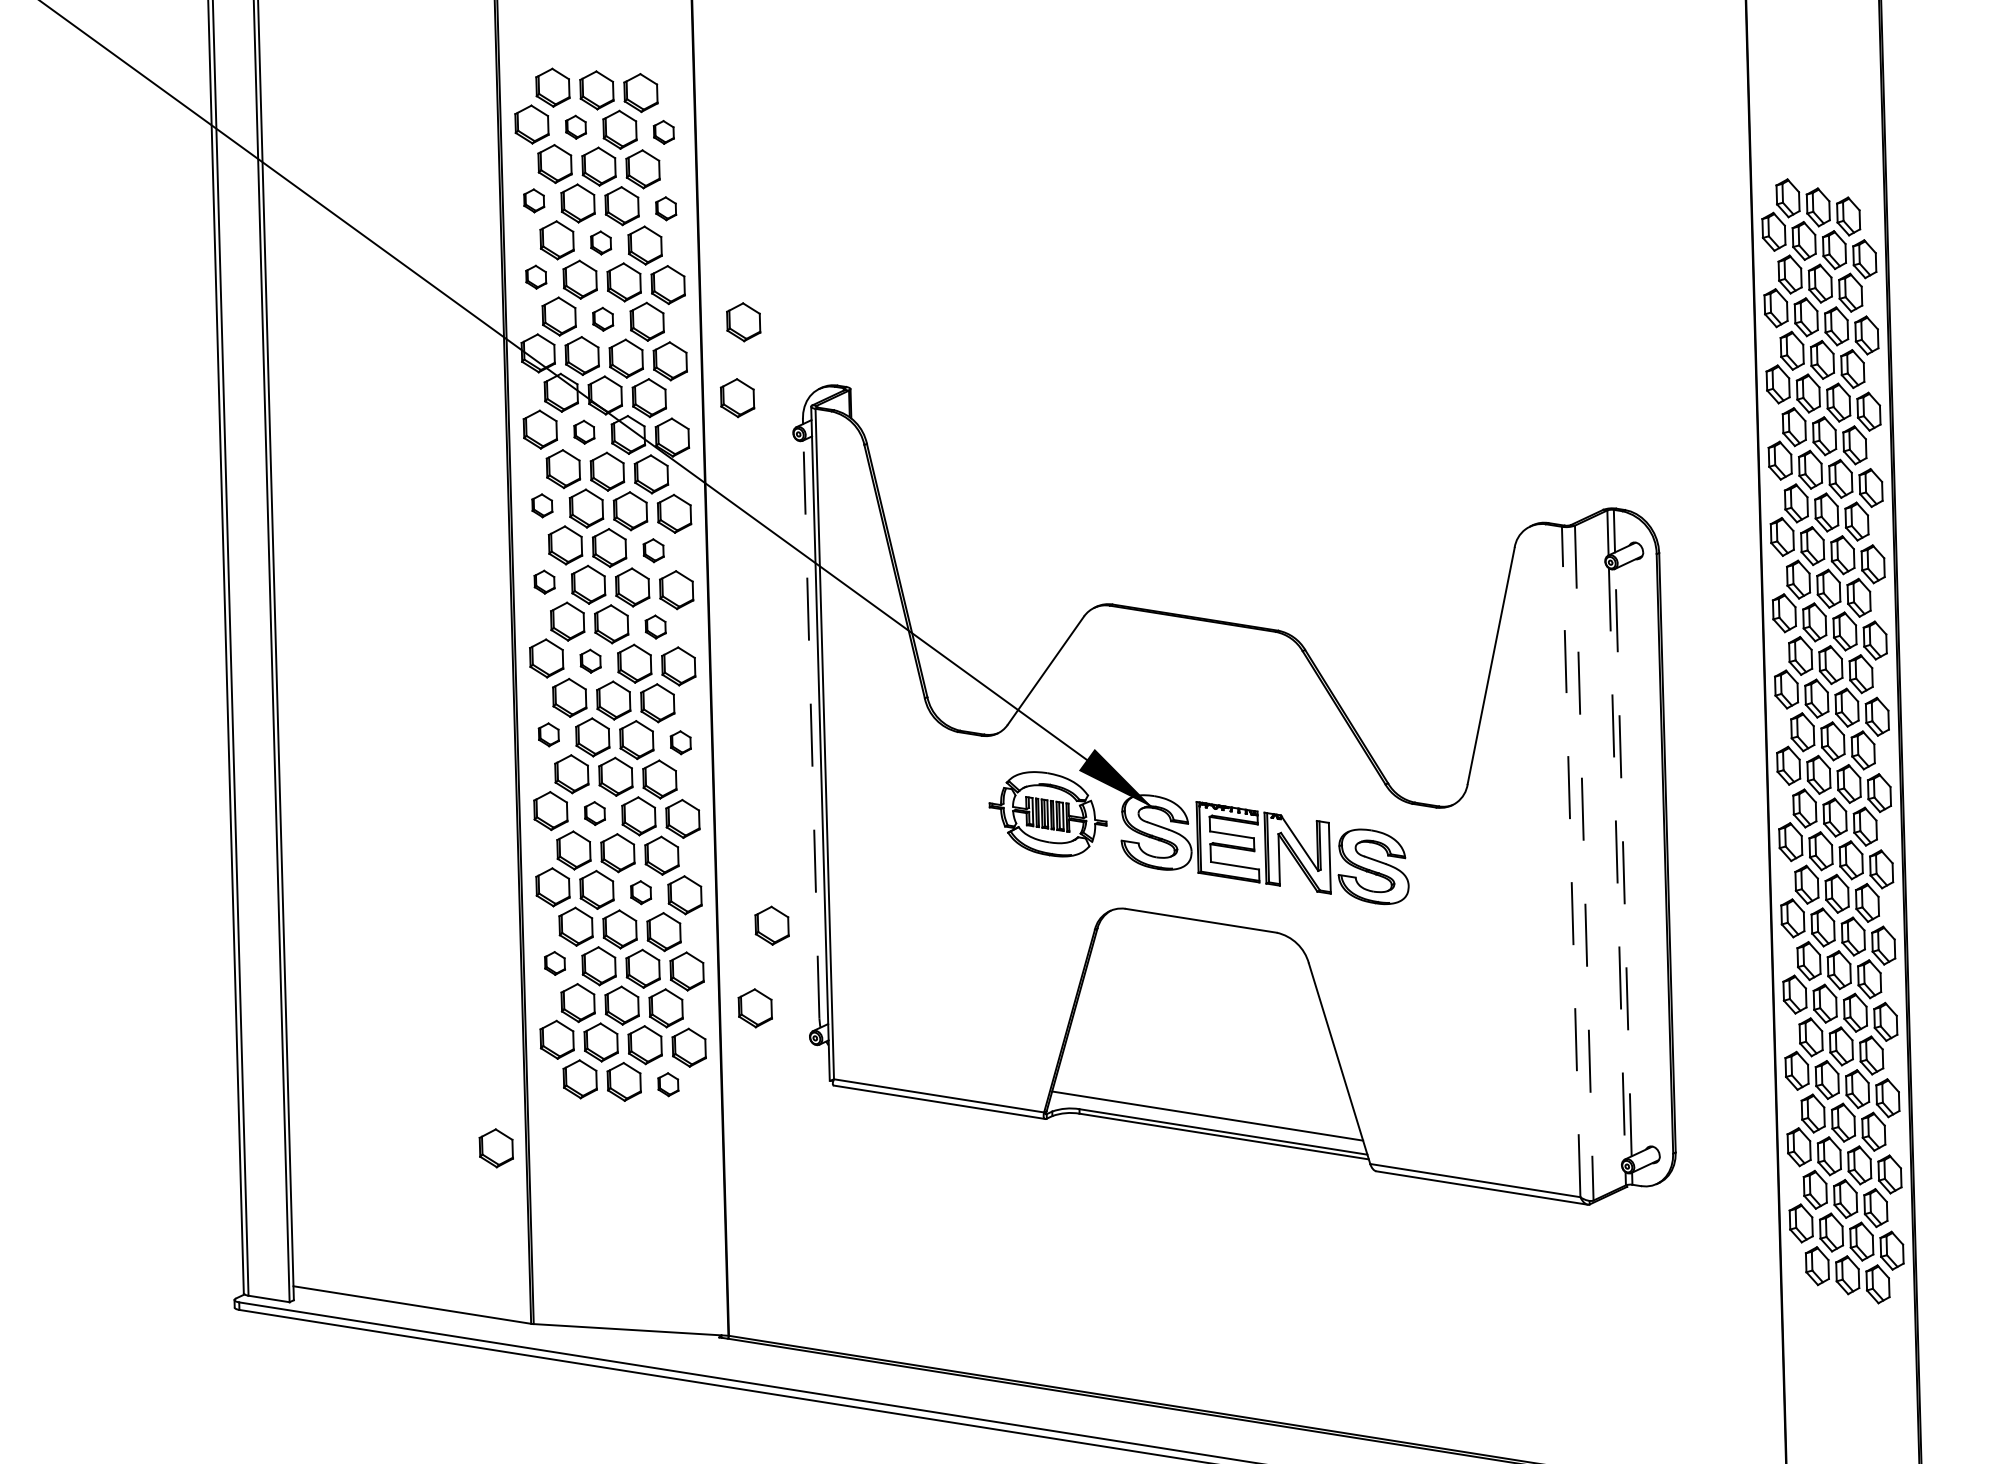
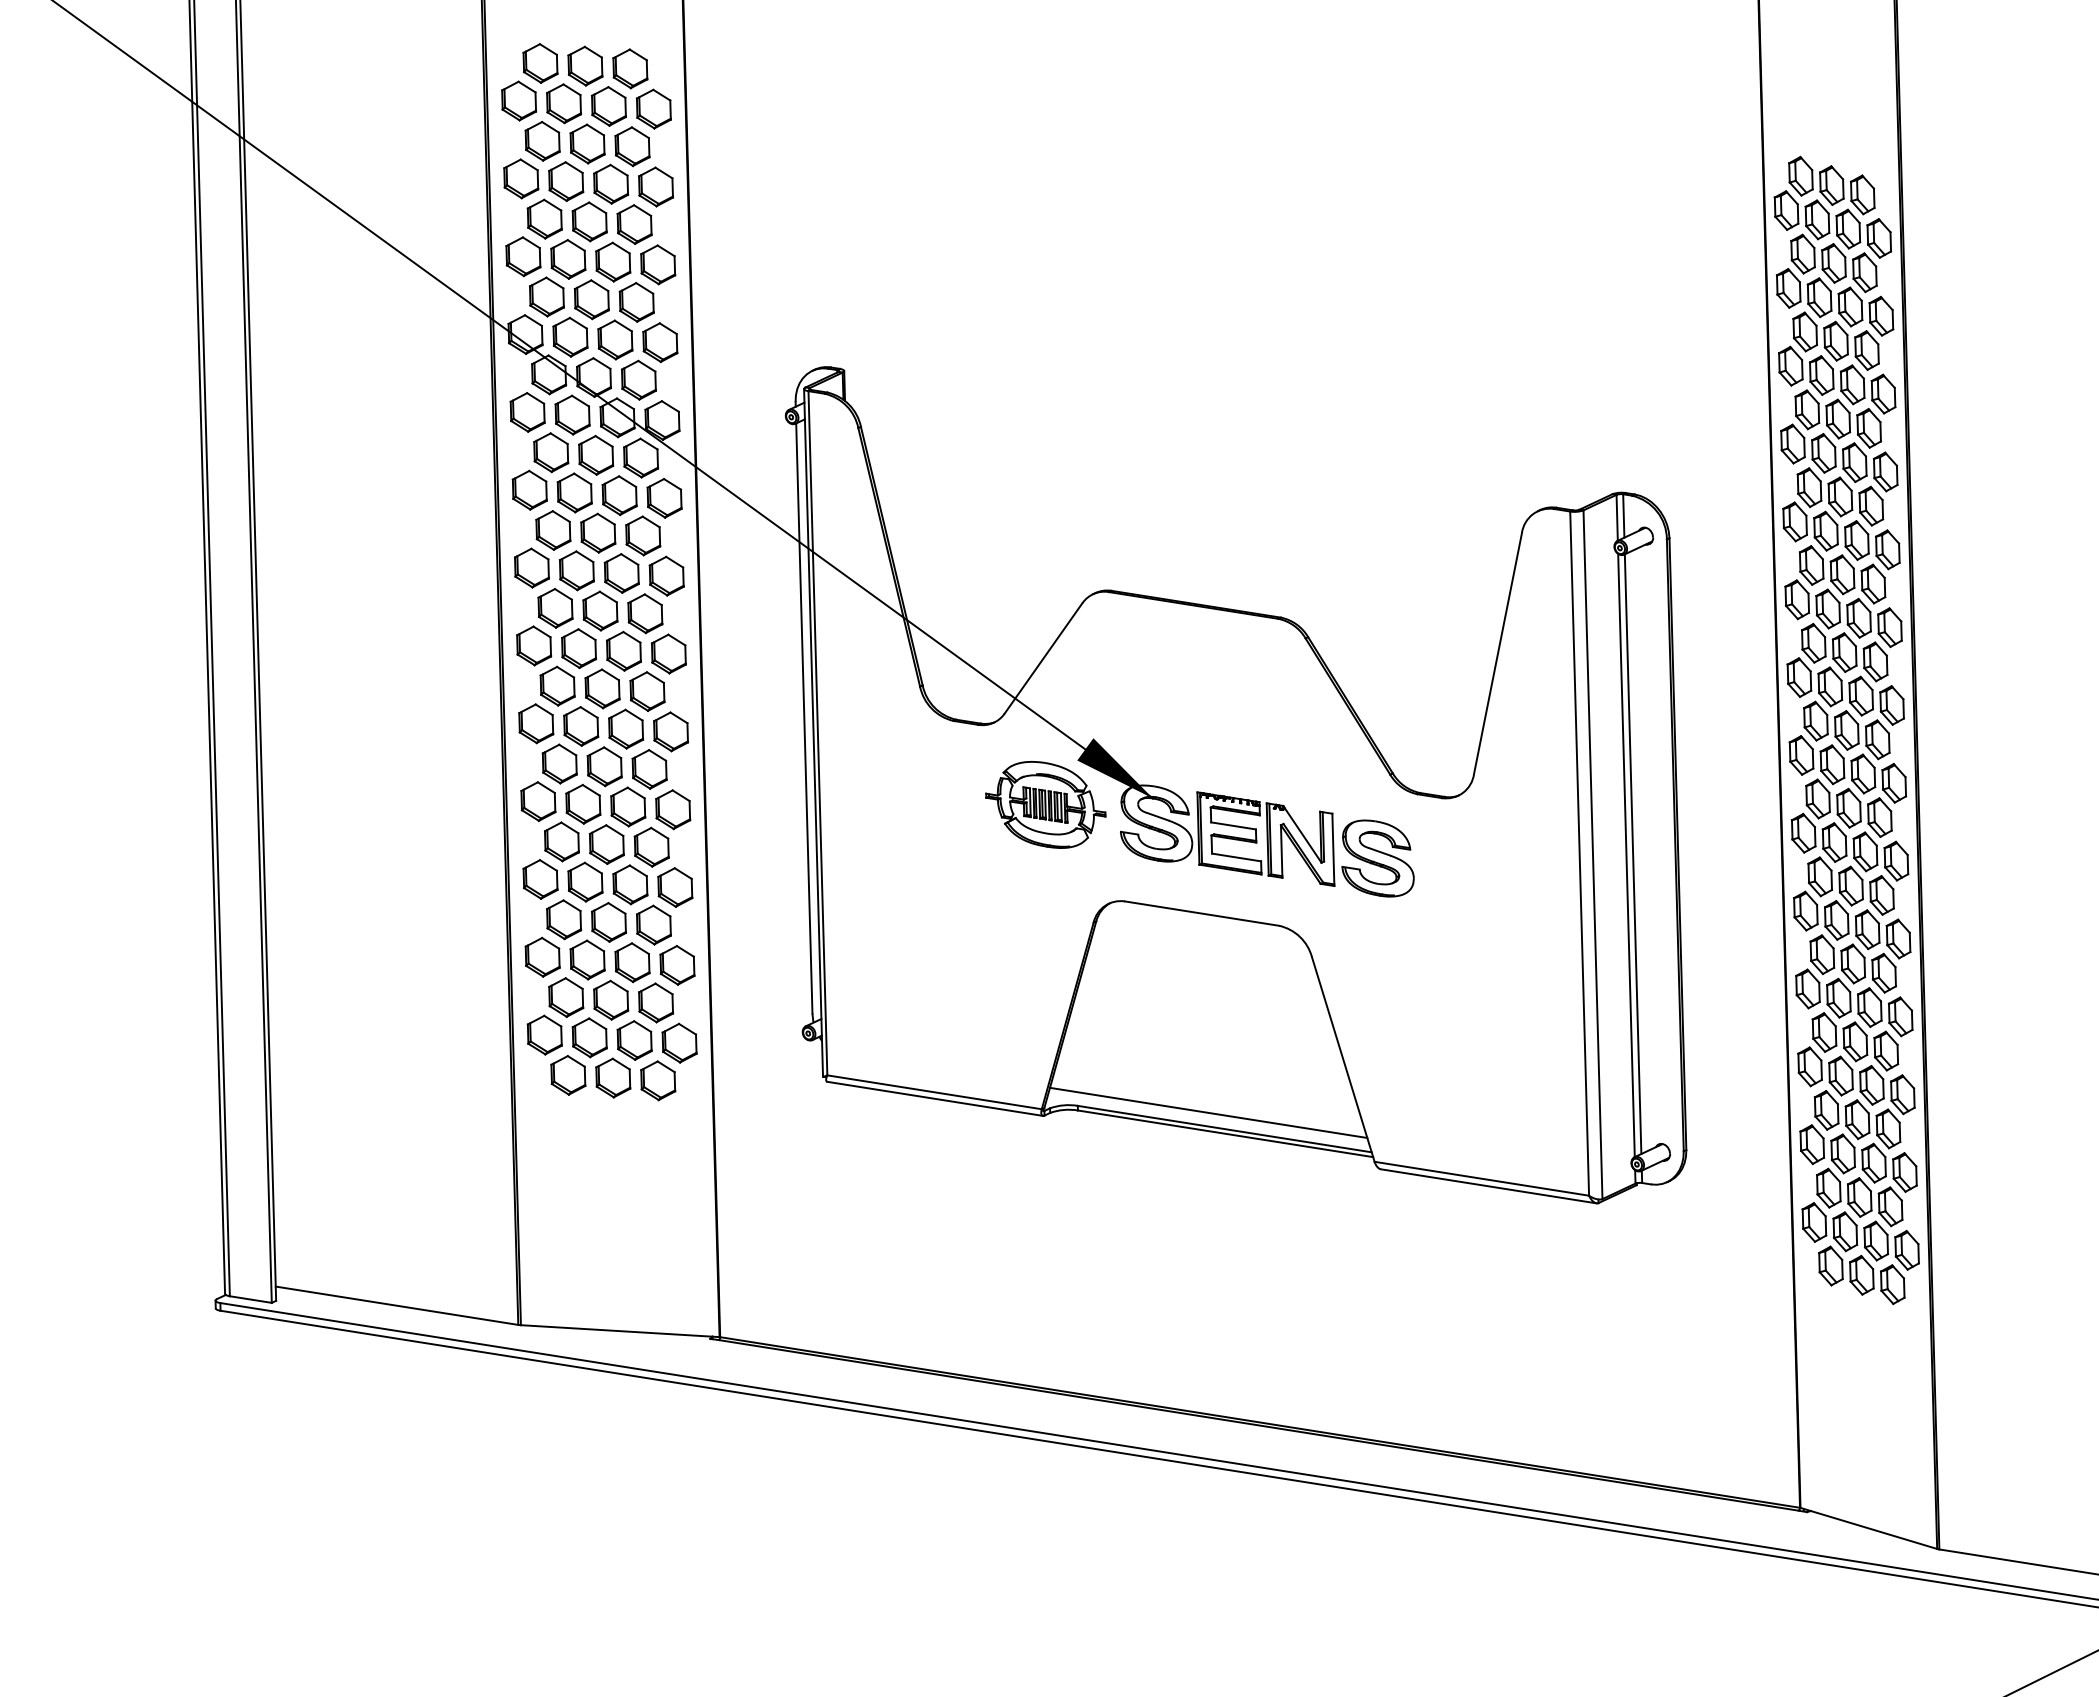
part: (575, 126) -> (563, 103), size x1.67
part: (663, 131) -> (653, 108), size x1.67
part: (534, 200) -> (521, 178), size x1.67
part: (665, 208) -> (655, 186), size x1.67
part: (600, 242) -> (589, 221), size x1.67
part: (536, 276) -> (523, 256), size x1.67
part: (602, 319) -> (591, 299), size x1.67
part: (744, 321) -> (735, 302), removed
part: (737, 397) -> (728, 379), removed
part: (584, 431) -> (572, 414), size x1.67
part: (542, 505) -> (529, 489), size x1.67
part: (653, 550) -> (643, 535), size x1.67
part: (544, 581) -> (531, 567), size x1.67
part: (655, 626) -> (645, 613), size x1.67
part: (590, 660) -> (578, 648), size x1.67
line: (811, 729) -> (804, 718), dashed -> solid
part: (549, 734) -> (536, 723), size x1.67
part: (680, 742) -> (670, 731), size x1.67
part: (595, 812) -> (583, 803), size x1.67
line: (1571, 861) -> (1579, 853), dashed -> solid
line: (1623, 862) -> (1633, 854), dashed -> solid
line: (1584, 863) -> (1593, 855), dashed -> solid
line: (1617, 863) -> (1626, 855), dashed -> solid
part: (641, 892) -> (630, 884), size x1.67
part: (772, 925) -> (764, 918), removed
part: (554, 962) -> (542, 956), size x1.67
part: (754, 1007) -> (746, 1002), removed
part: (668, 1084) -> (658, 1080), size x1.67
part: (496, 1148) -> (482, 1145), removed

